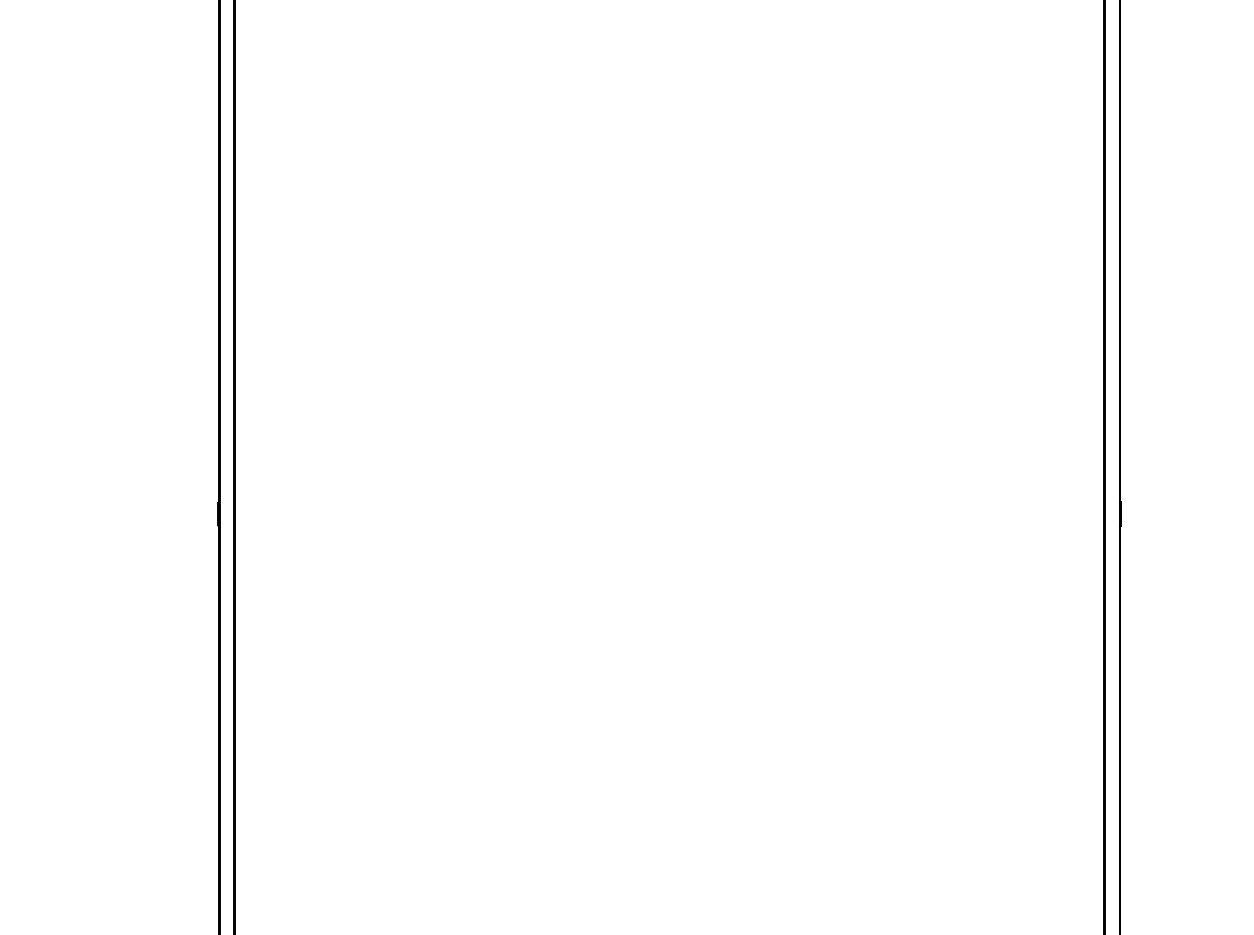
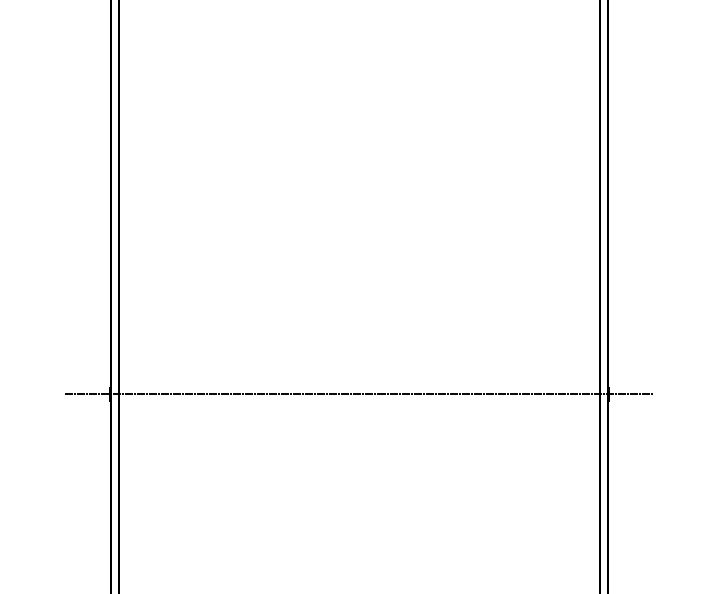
line: (669, 514) -> (359, 394), added

